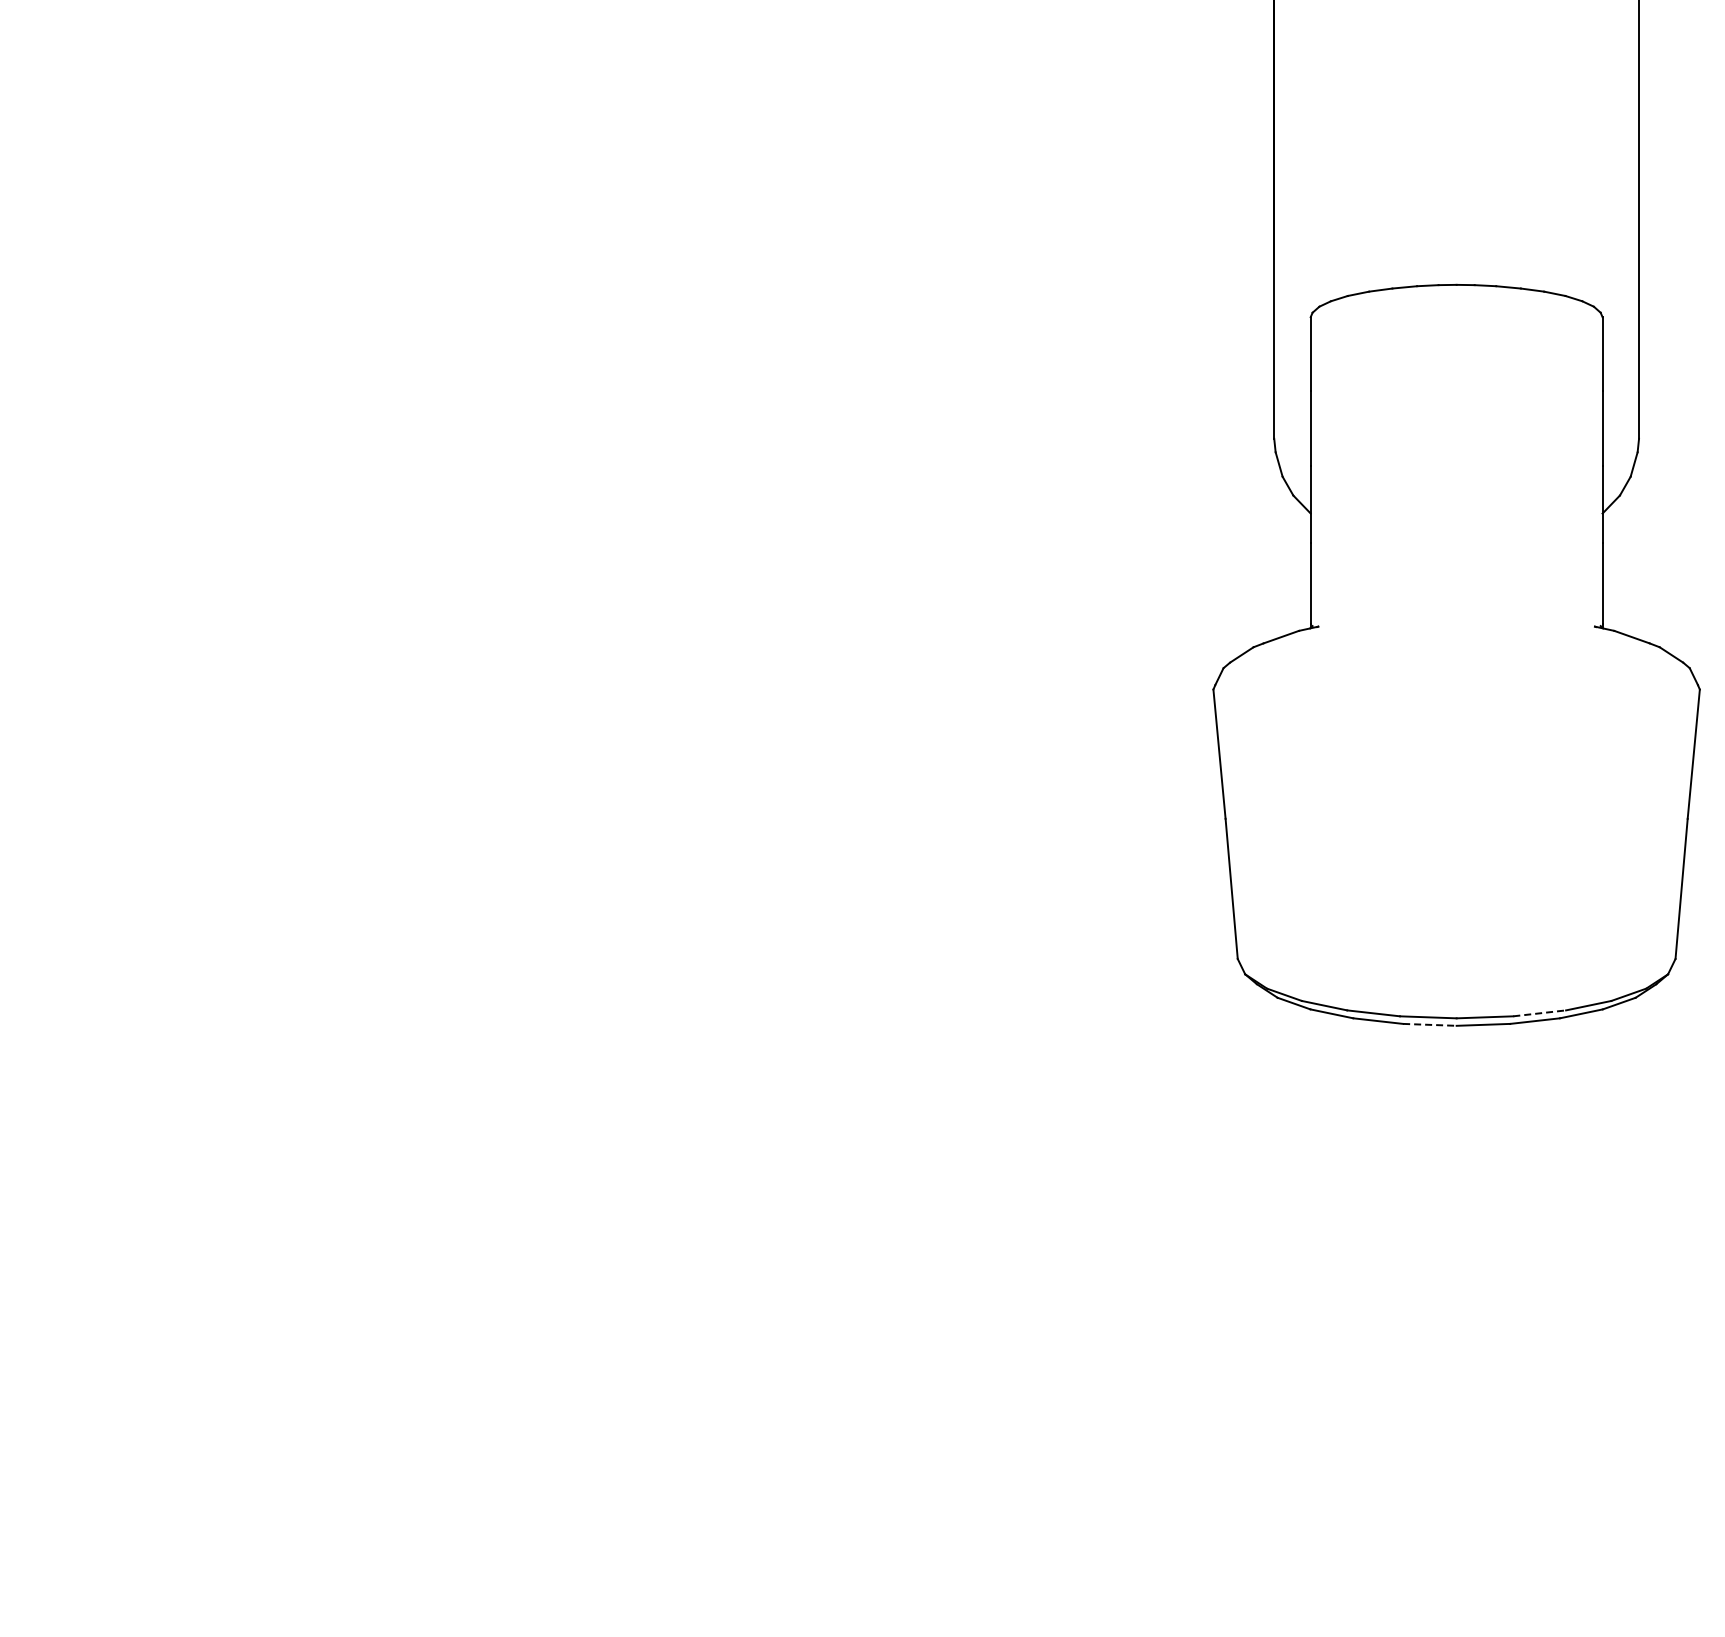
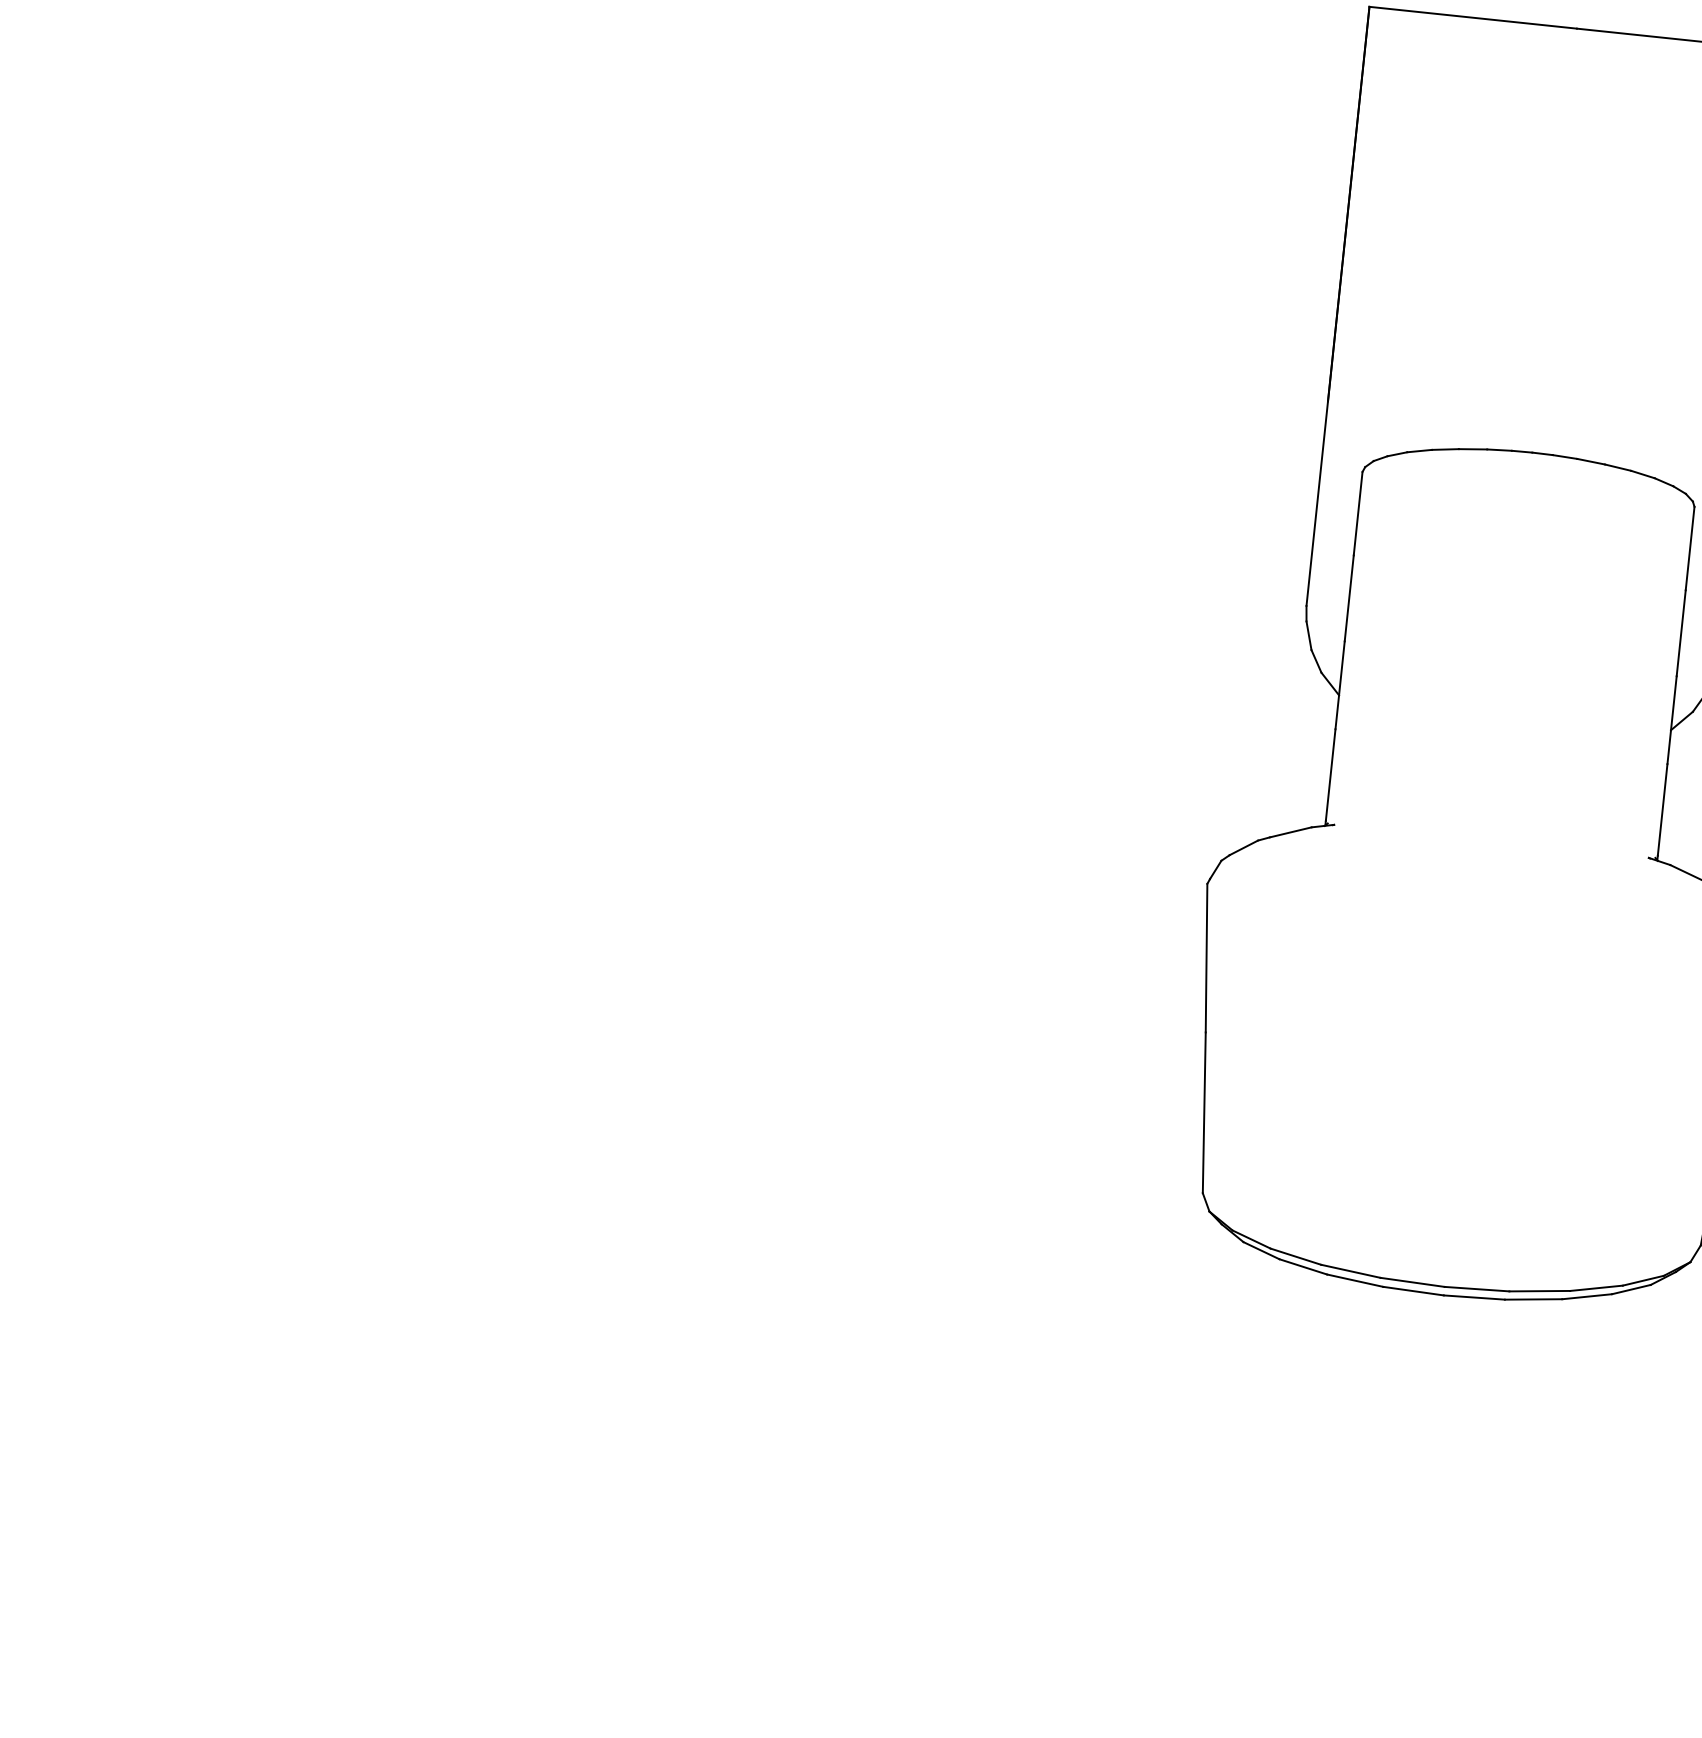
line: (1539, 1013) -> (1539, 1291), dashed -> solid
line: (1429, 1024) -> (1413, 1290), dashed -> solid

